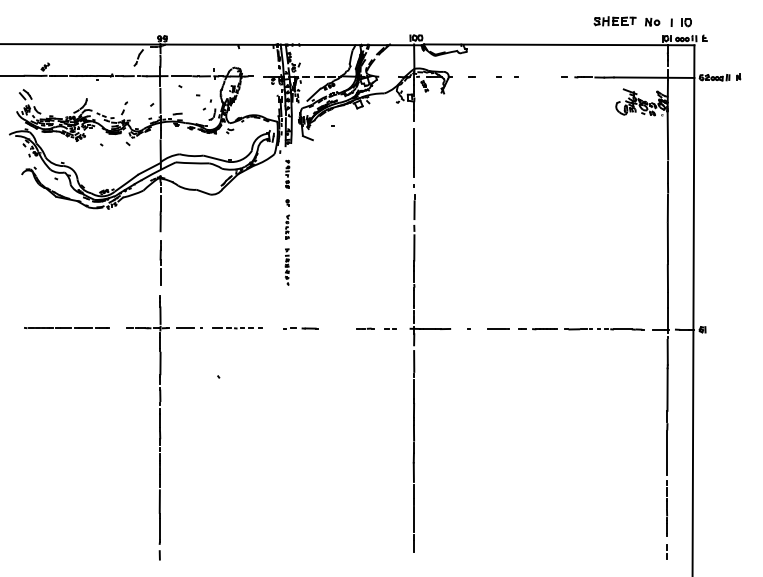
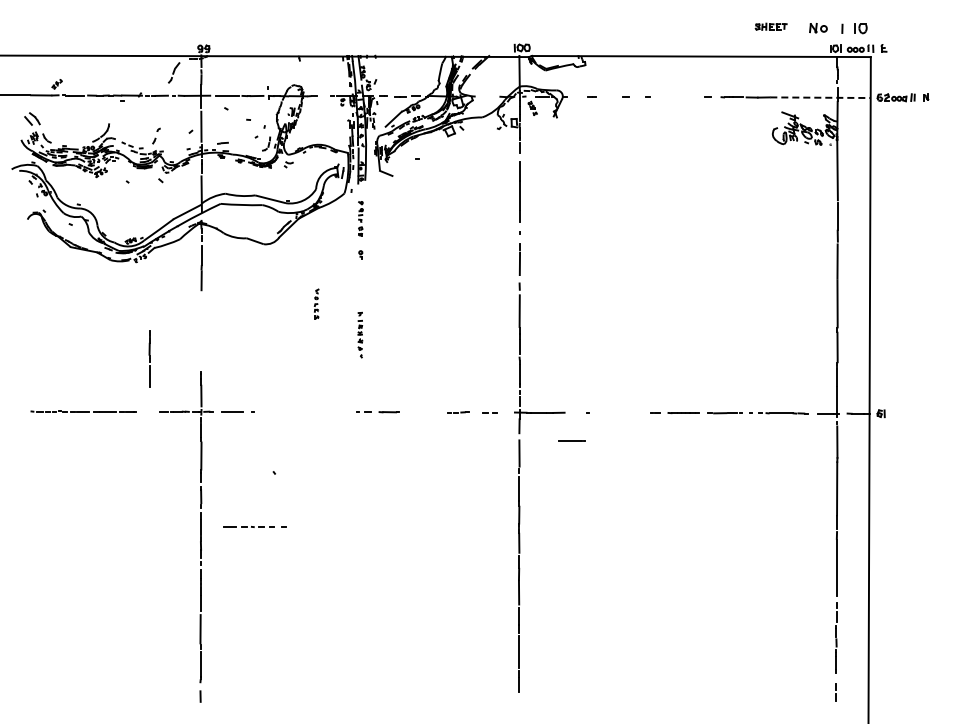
part: (614, 20) -> (770, 26), size x0.6
line: (655, 77) -> (821, 97), solid -> dashed
part: (287, 226) -> (316, 303), moved
line: (160, 262) -> (149, 358), moved
line: (237, 327) -> (254, 526), moved
line: (497, 328) -> (571, 440), moved

